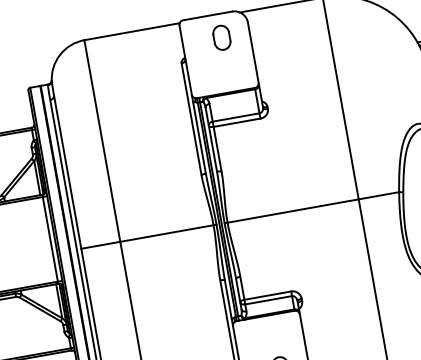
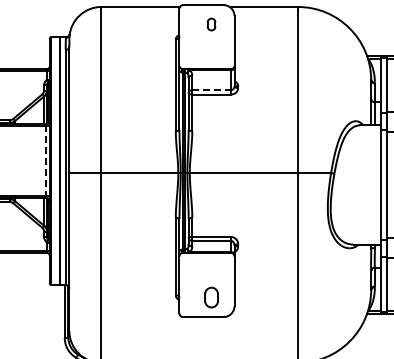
part: (221, 37) -> (211, 24), size x0.6
line: (237, 117) -> (212, 90), solid -> dashed
line: (49, 239) -> (45, 161), solid -> dashed

